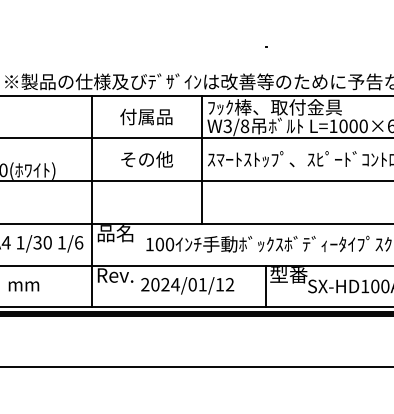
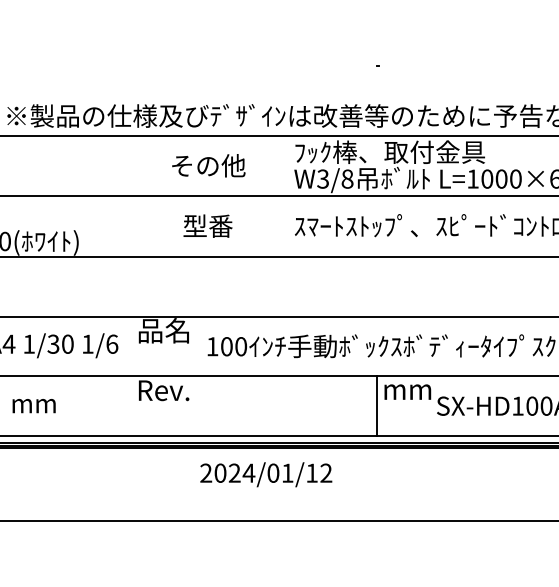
text: (146, 116) -> (207, 165), 付属品 -> その他
text: (146, 159) -> (207, 226), その他 -> 型番
line: (201, 159) -> (285, 226), removed
line: (91, 201) -> (129, 285), removed
text: (288, 275) -> (409, 390), 型番 -> mm
text: (187, 285) -> (266, 474), moved

